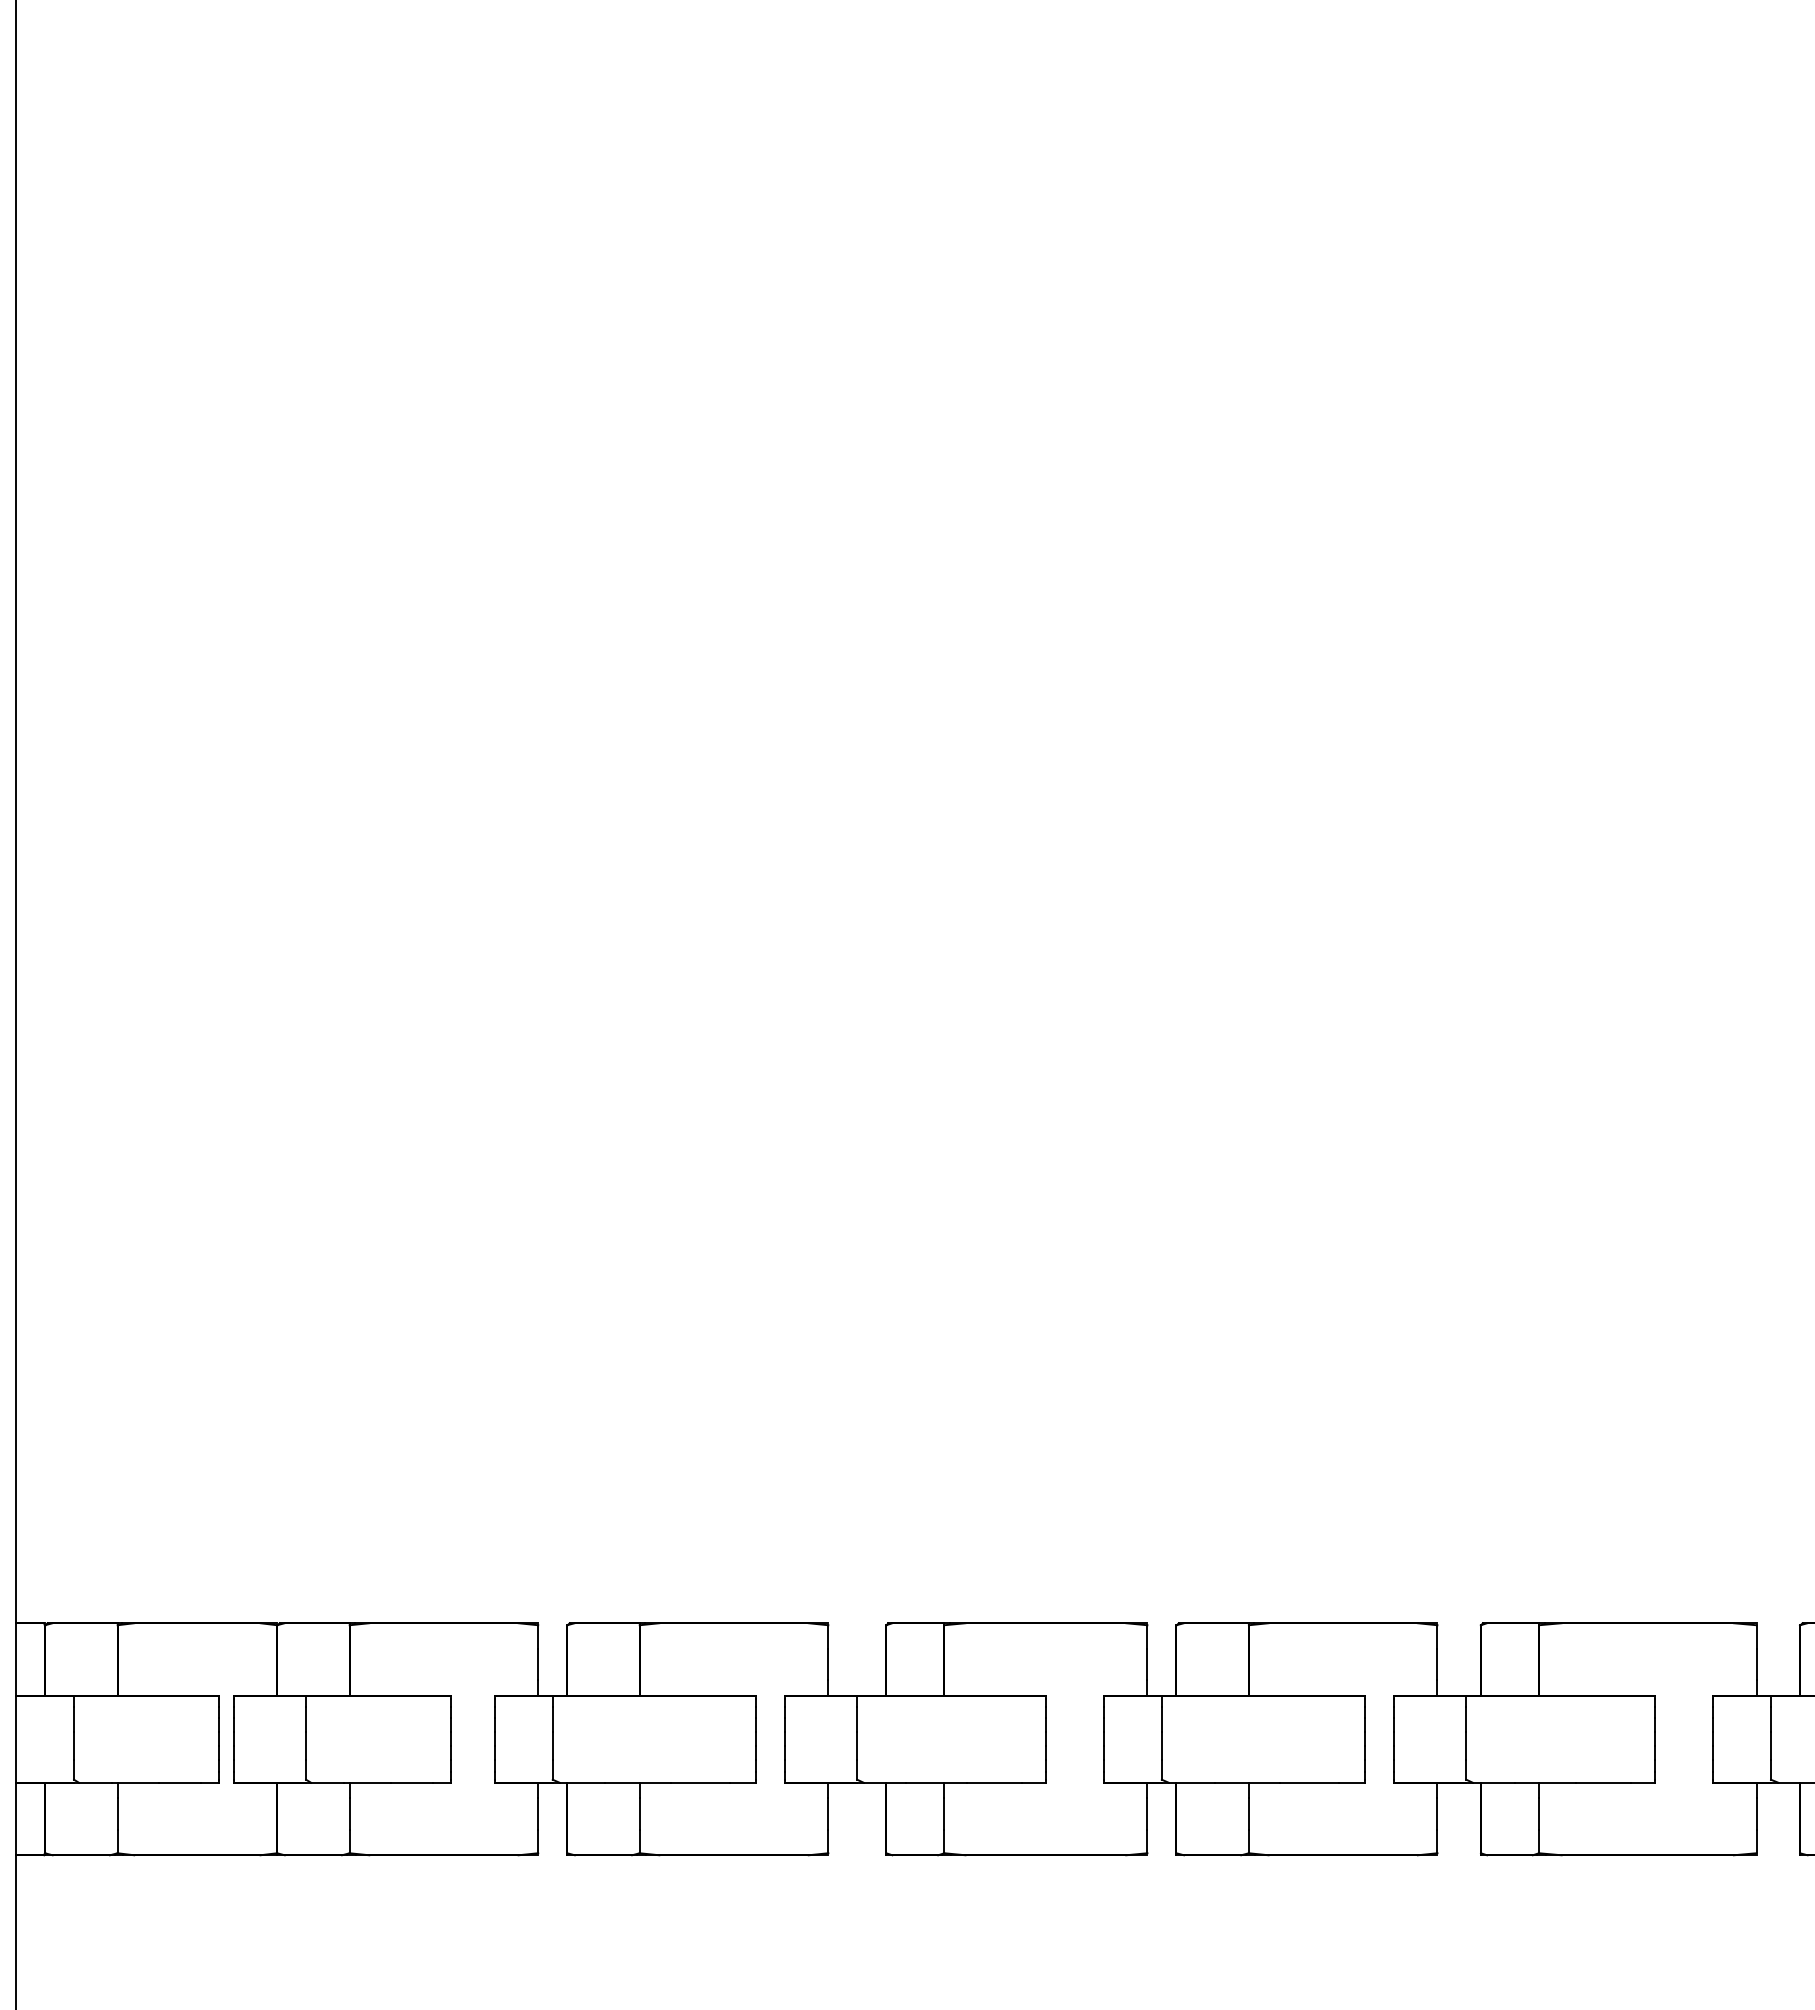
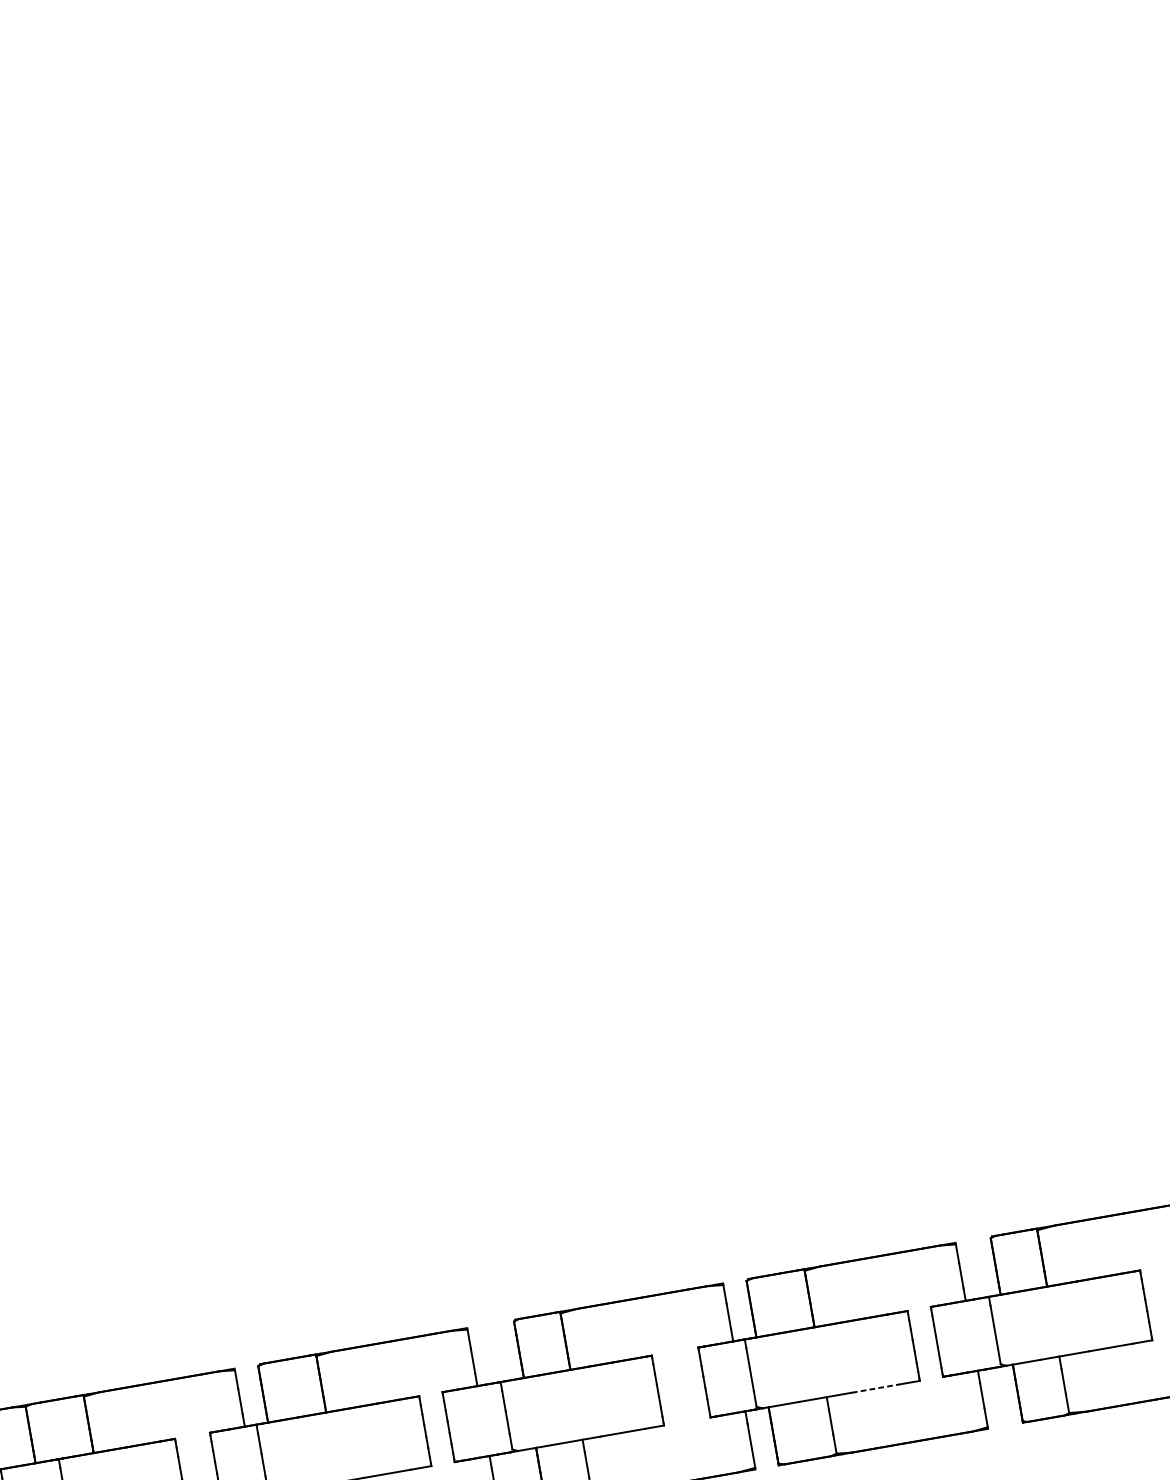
line: (1309, 1782) -> (875, 1388), solid -> dashed

